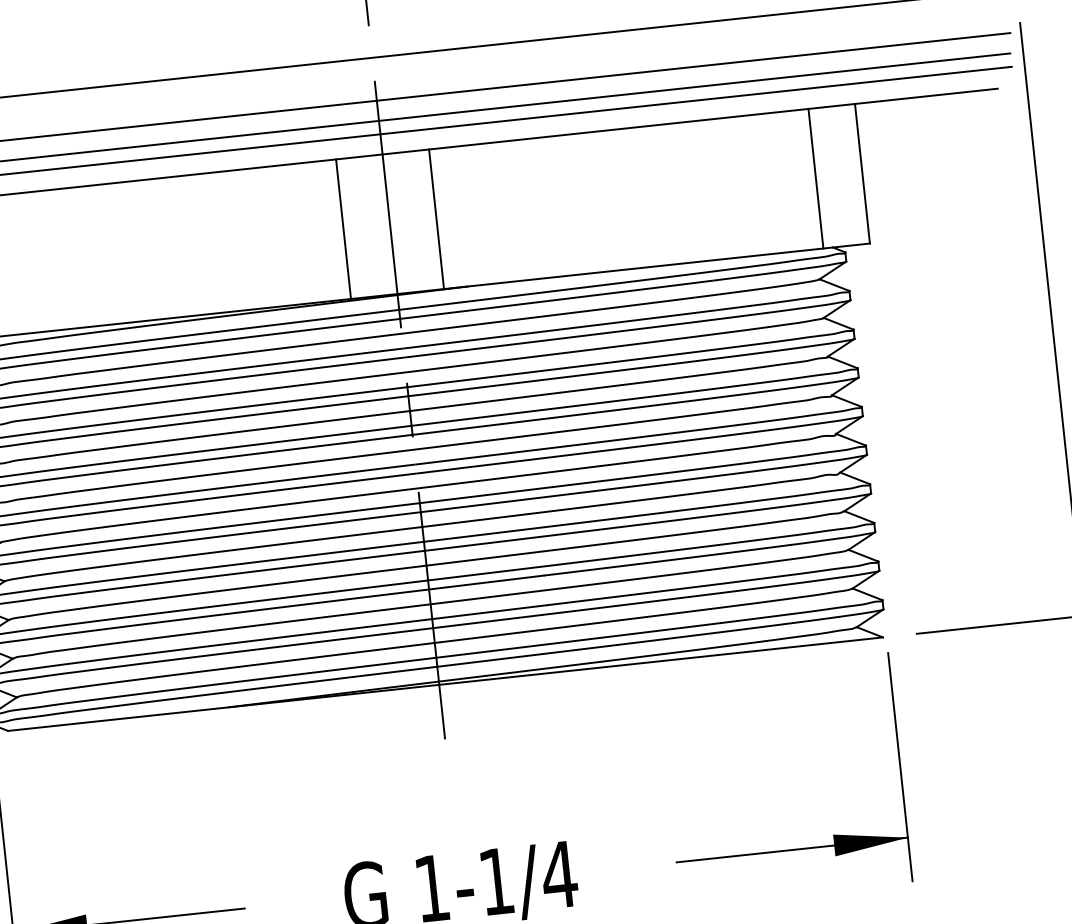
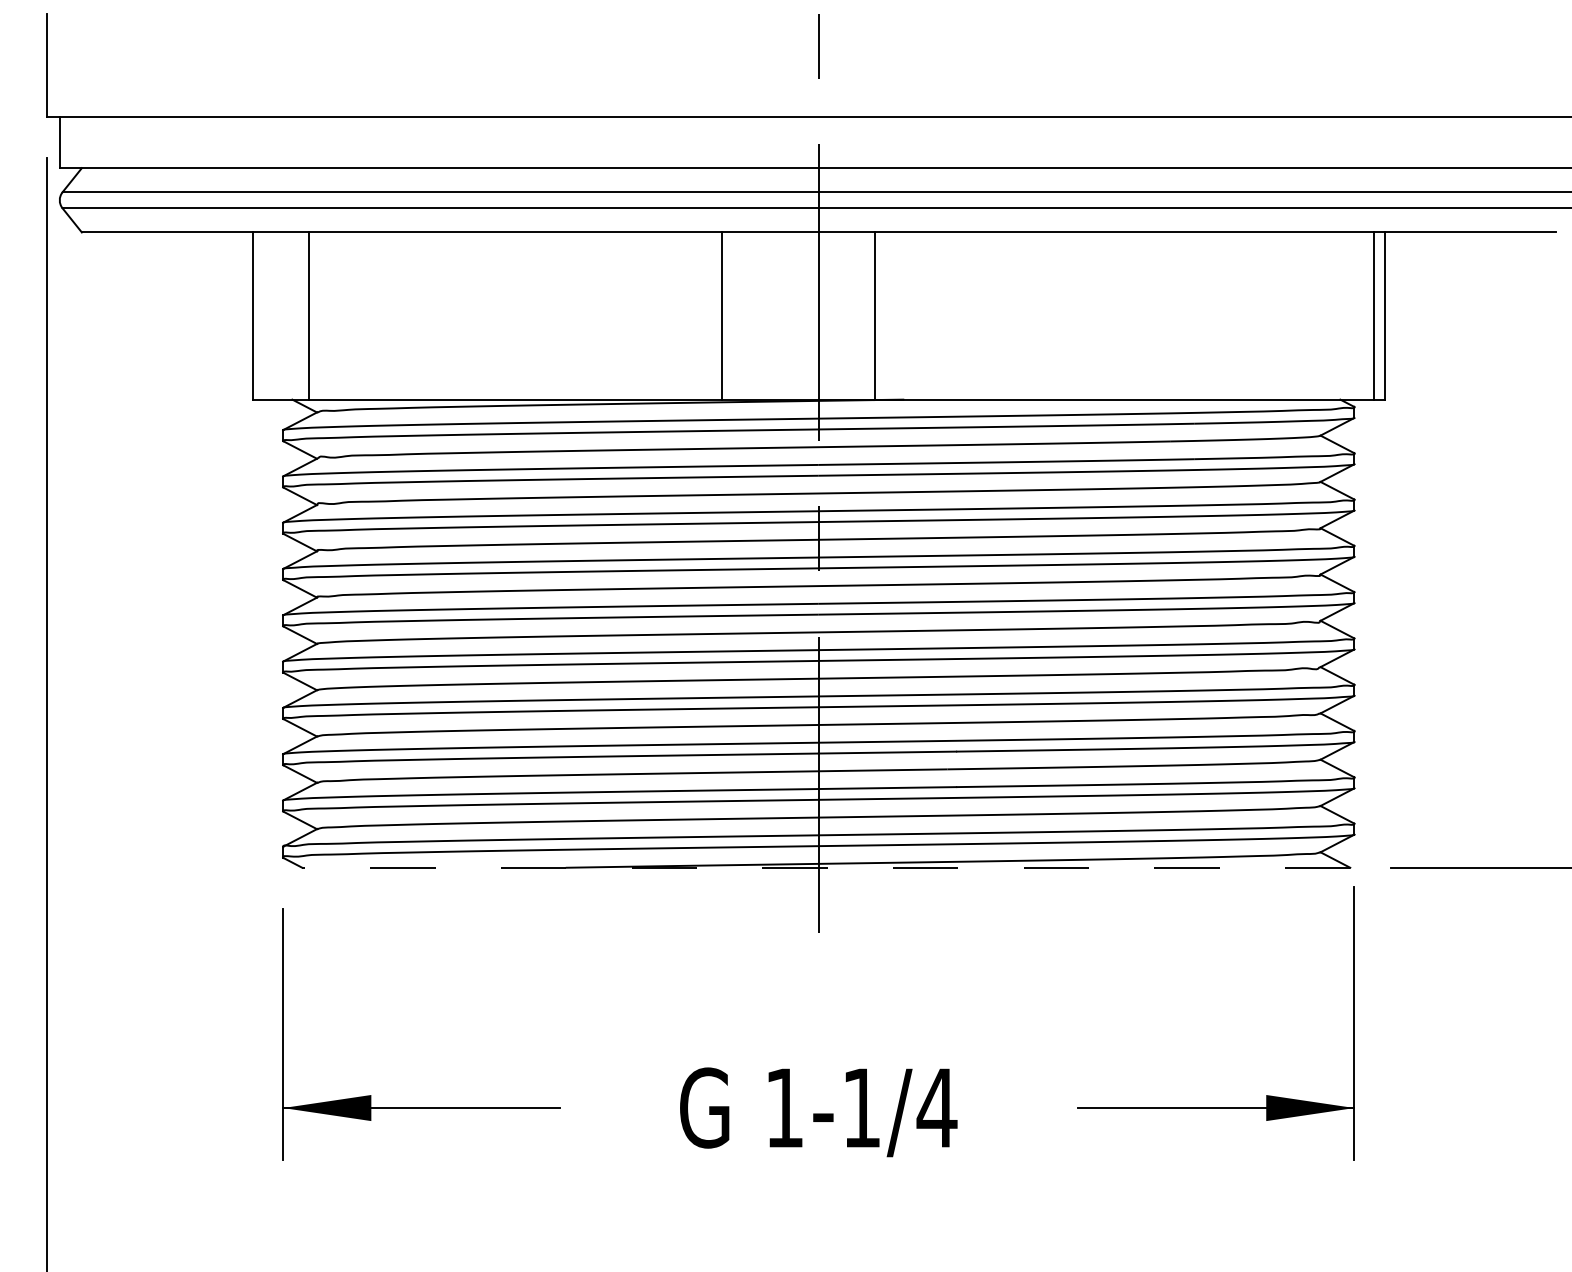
line: (815, 178) -> (1373, 315), moved
line: (343, 228) -> (722, 315), moved
line: (445, 683) -> (826, 867), solid -> dashed

